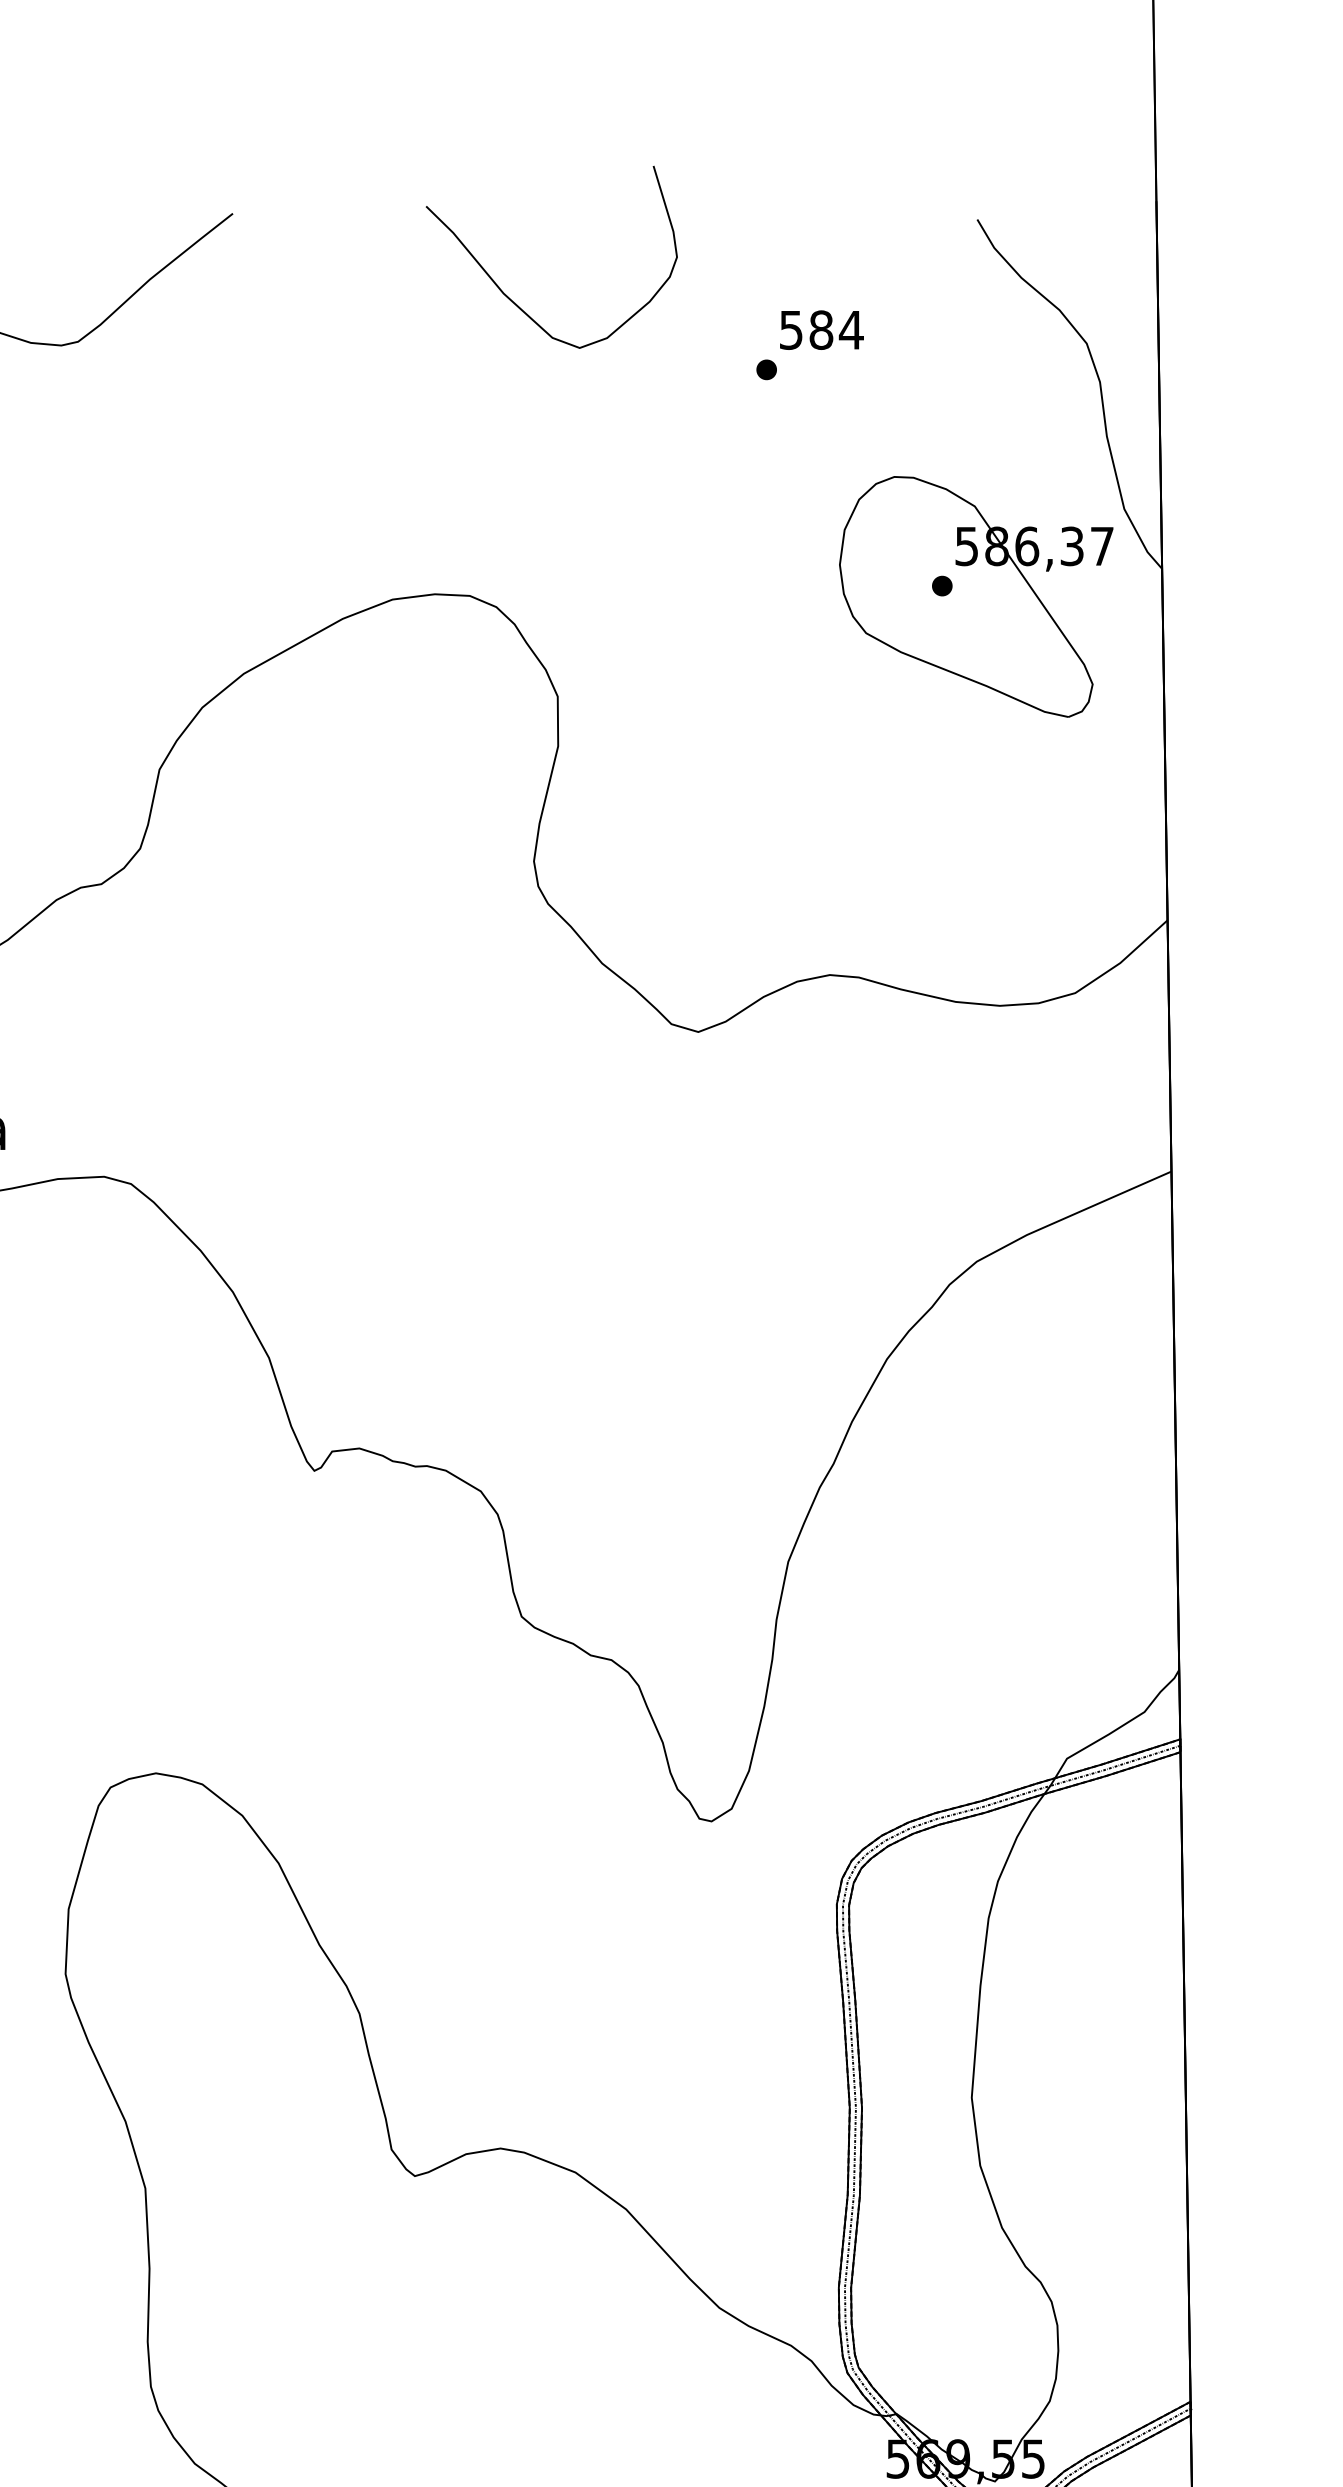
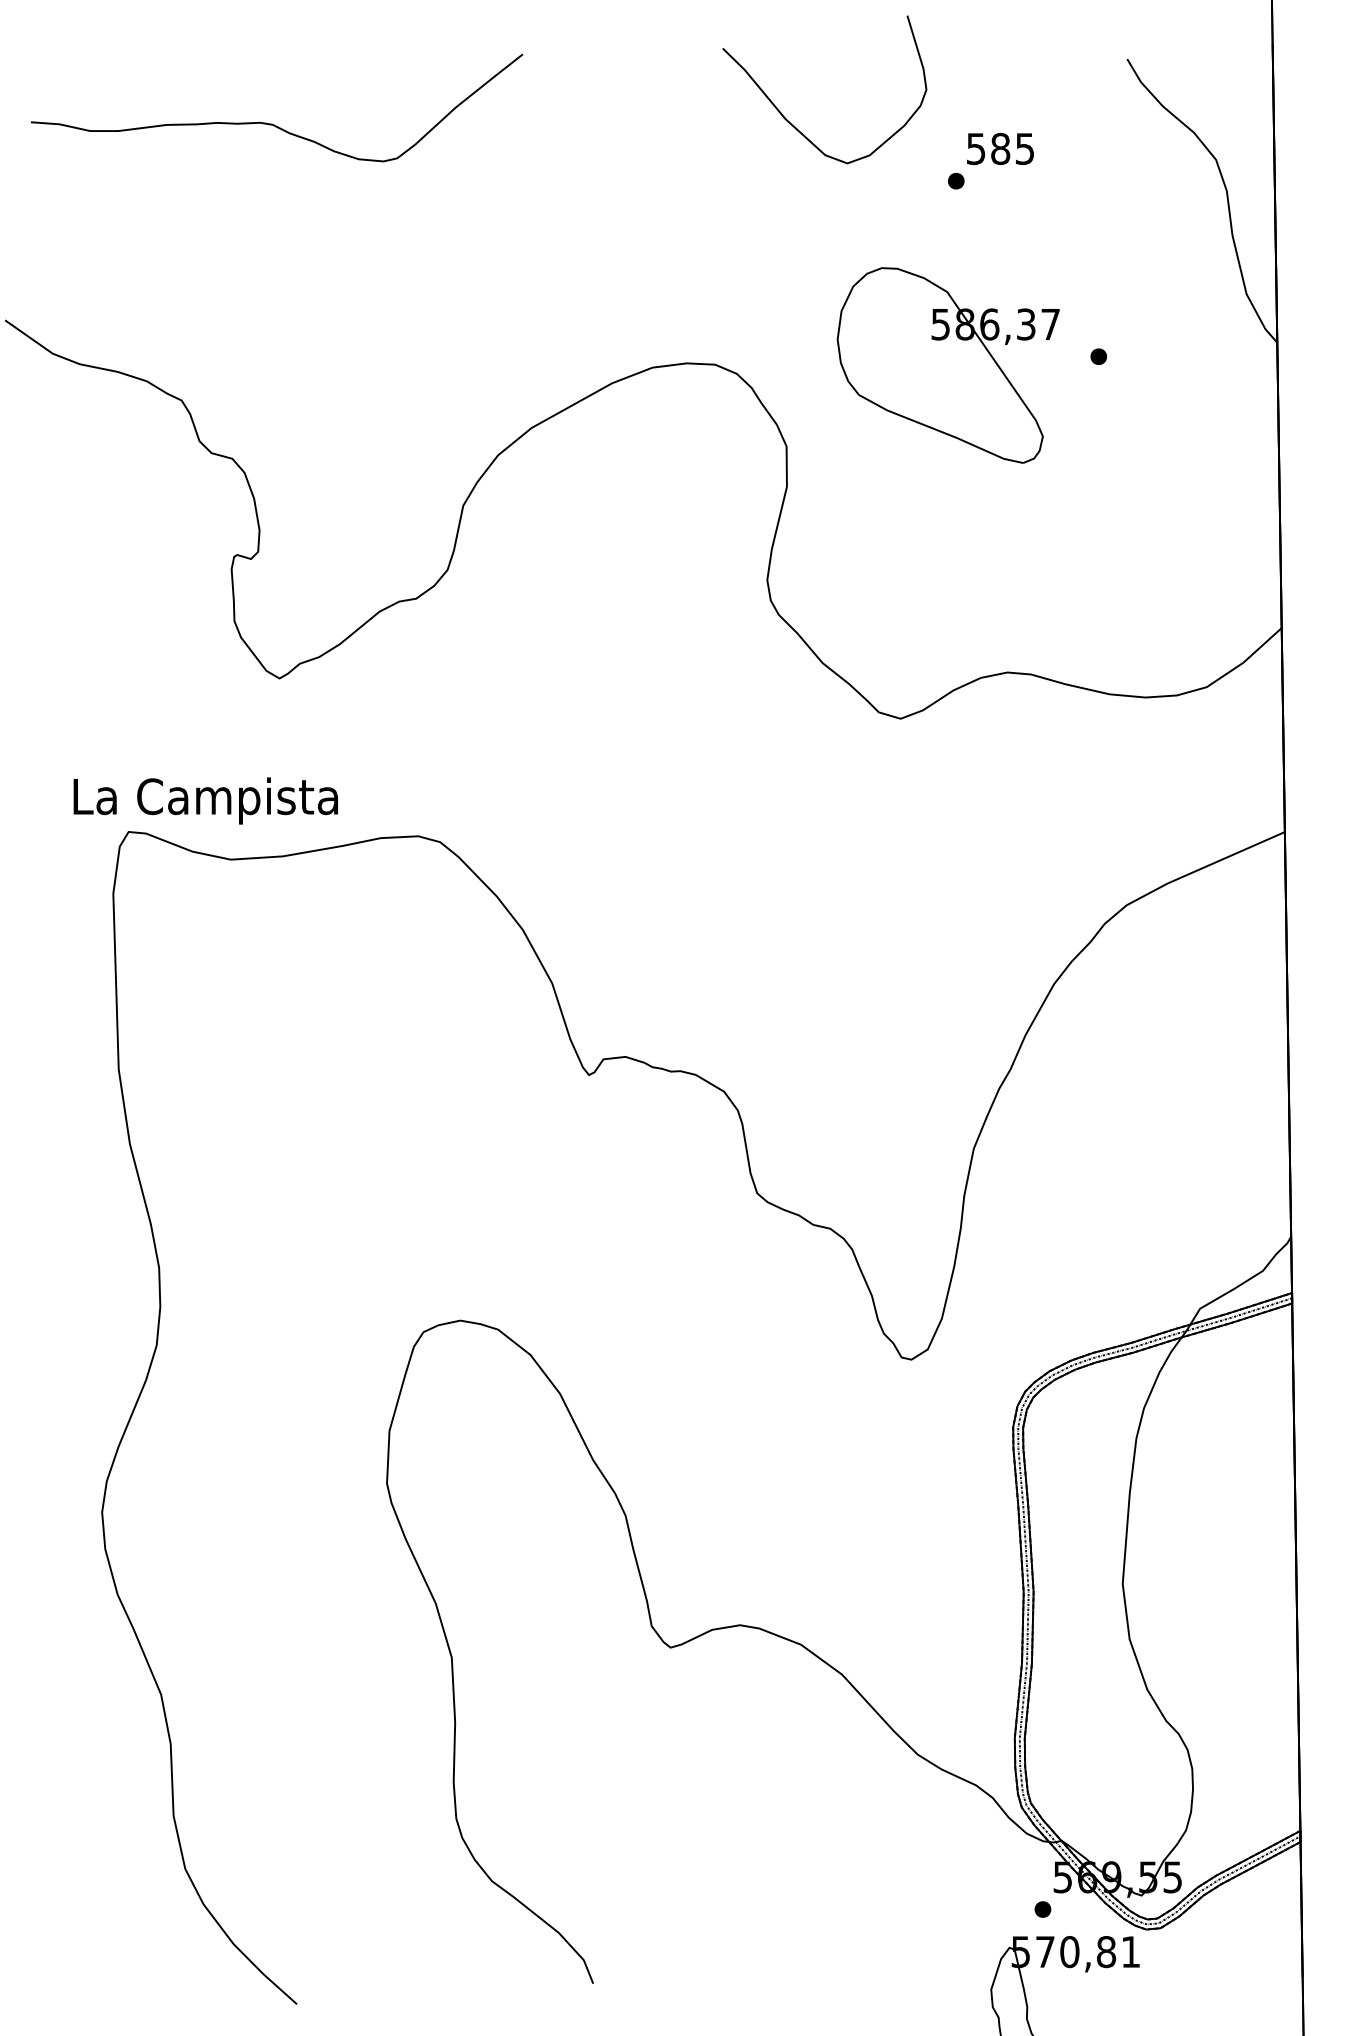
curve: (514, 301) -> (794, 125), moved
text: (850, 330) -> (1024, 149), 584 -> 585
part: (975, 596) -> (947, 365), moved

